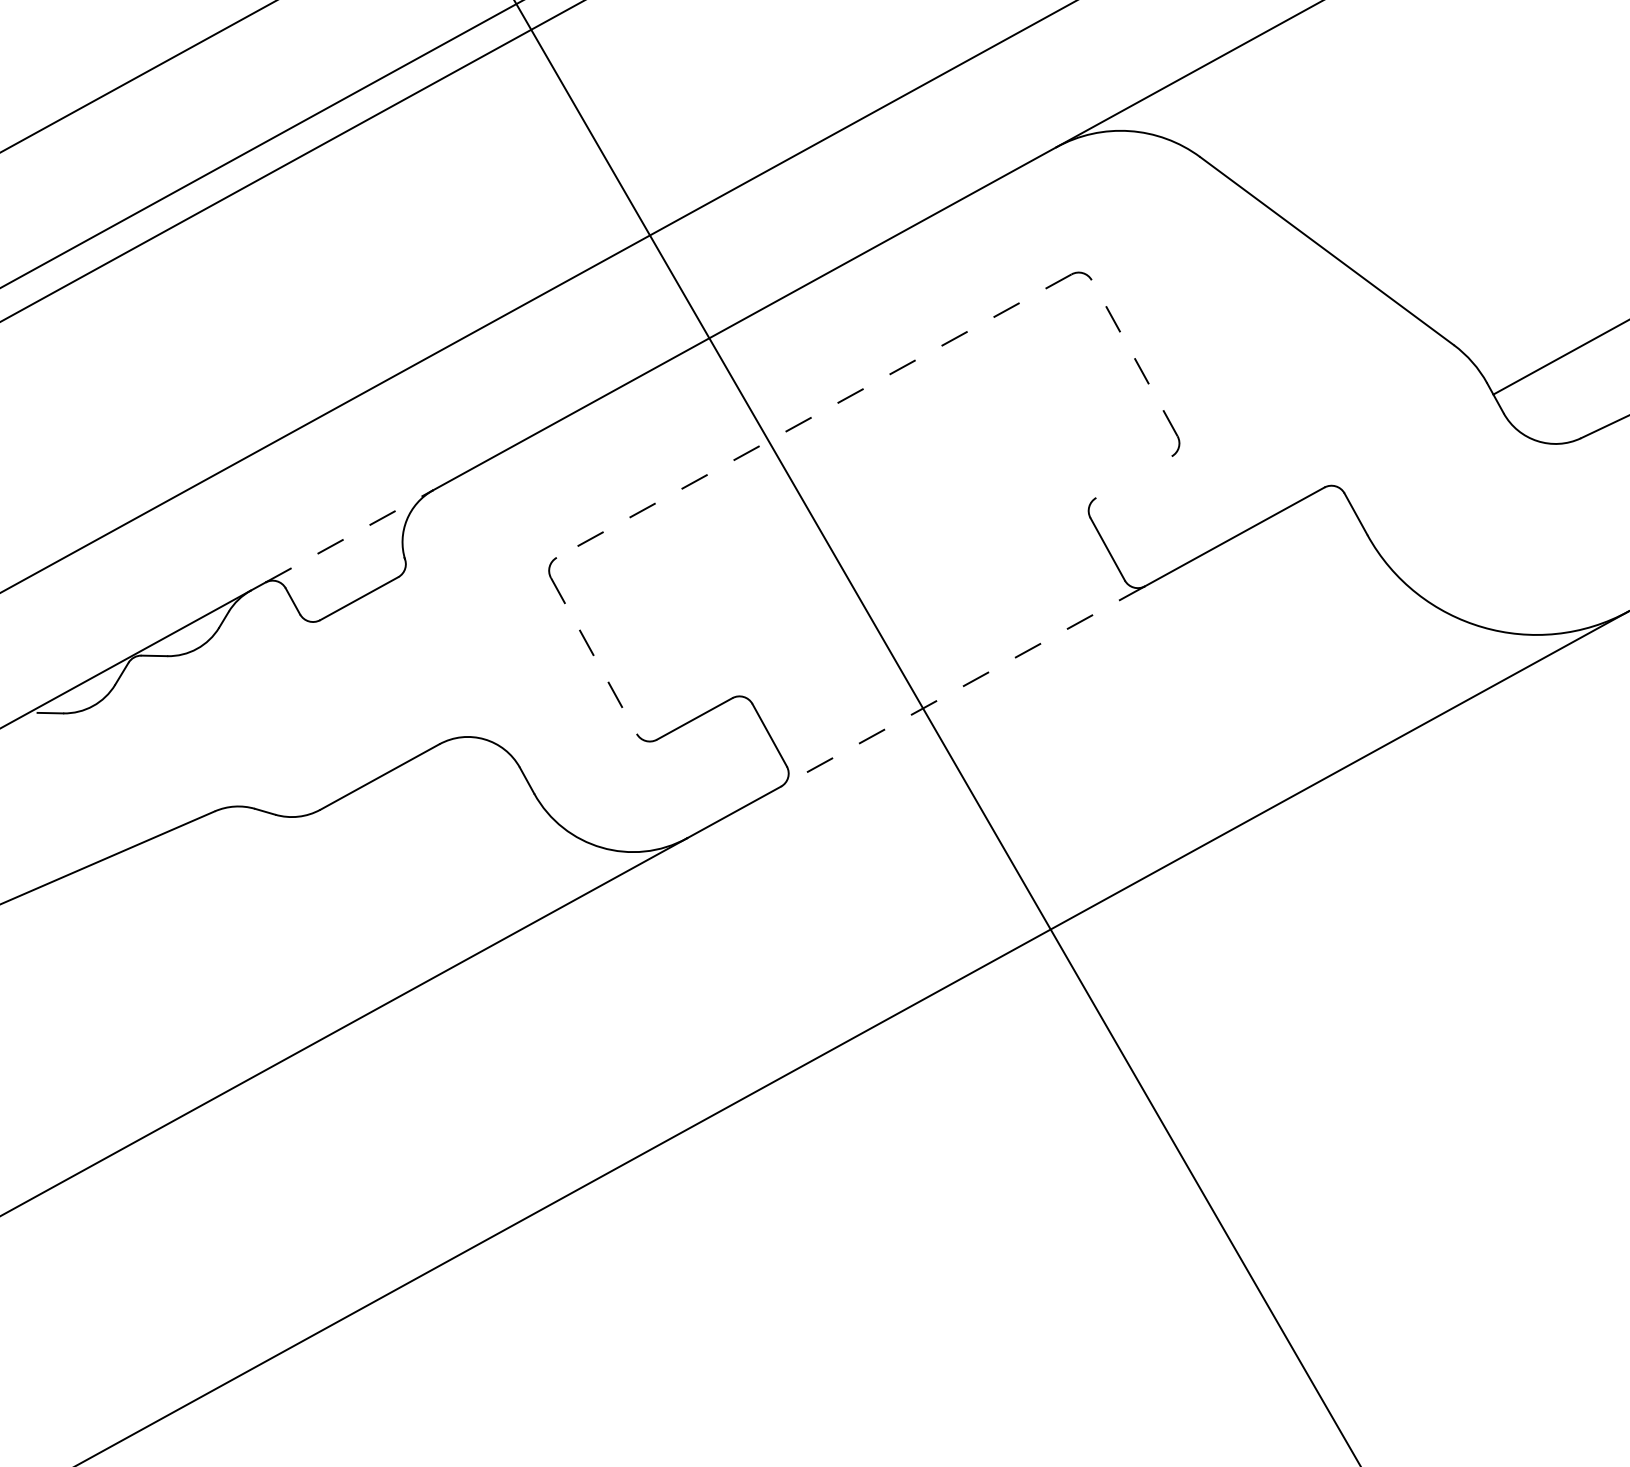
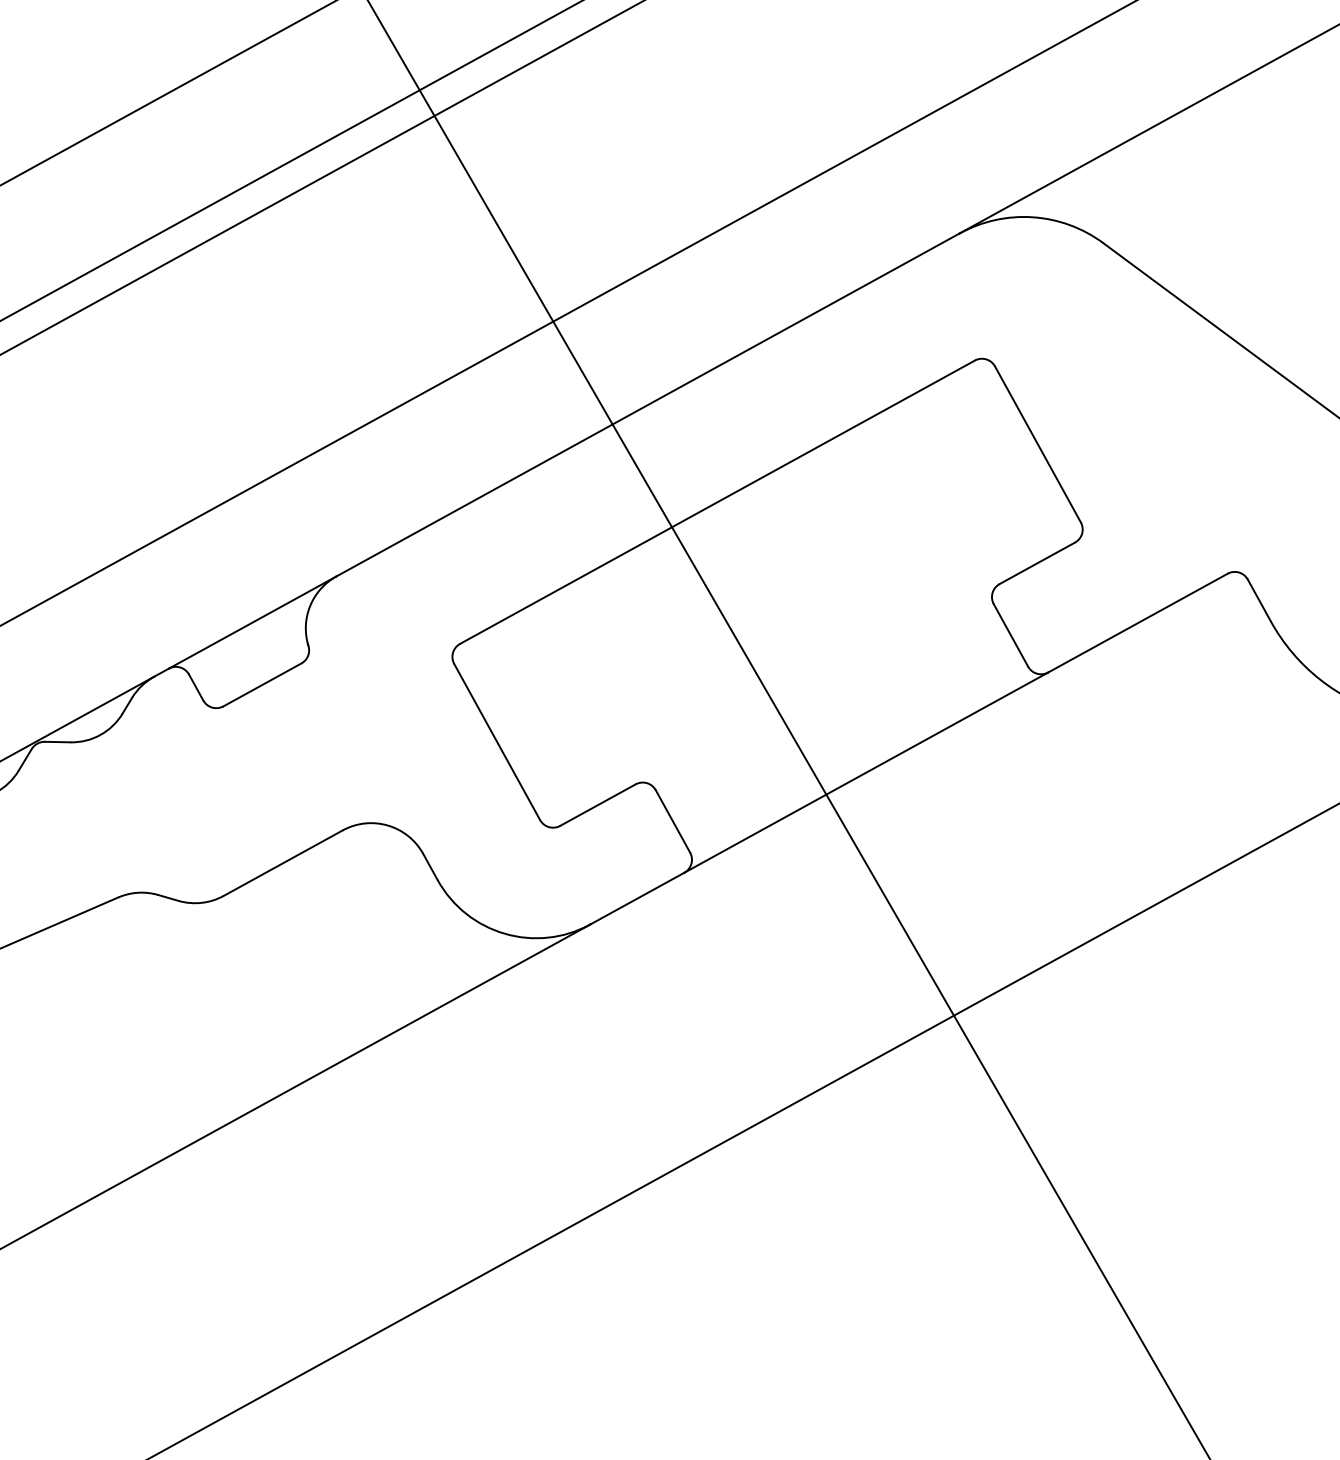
line: (1134, 357) -> (1037, 443), dashed -> solid
line: (814, 416) -> (717, 502), dashed -> solid
line: (1133, 476) -> (1036, 562), added
line: (349, 536) -> (252, 622), dashed -> solid
line: (594, 656) -> (497, 742), dashed -> solid
line: (963, 686) -> (866, 772), dashed -> solid

